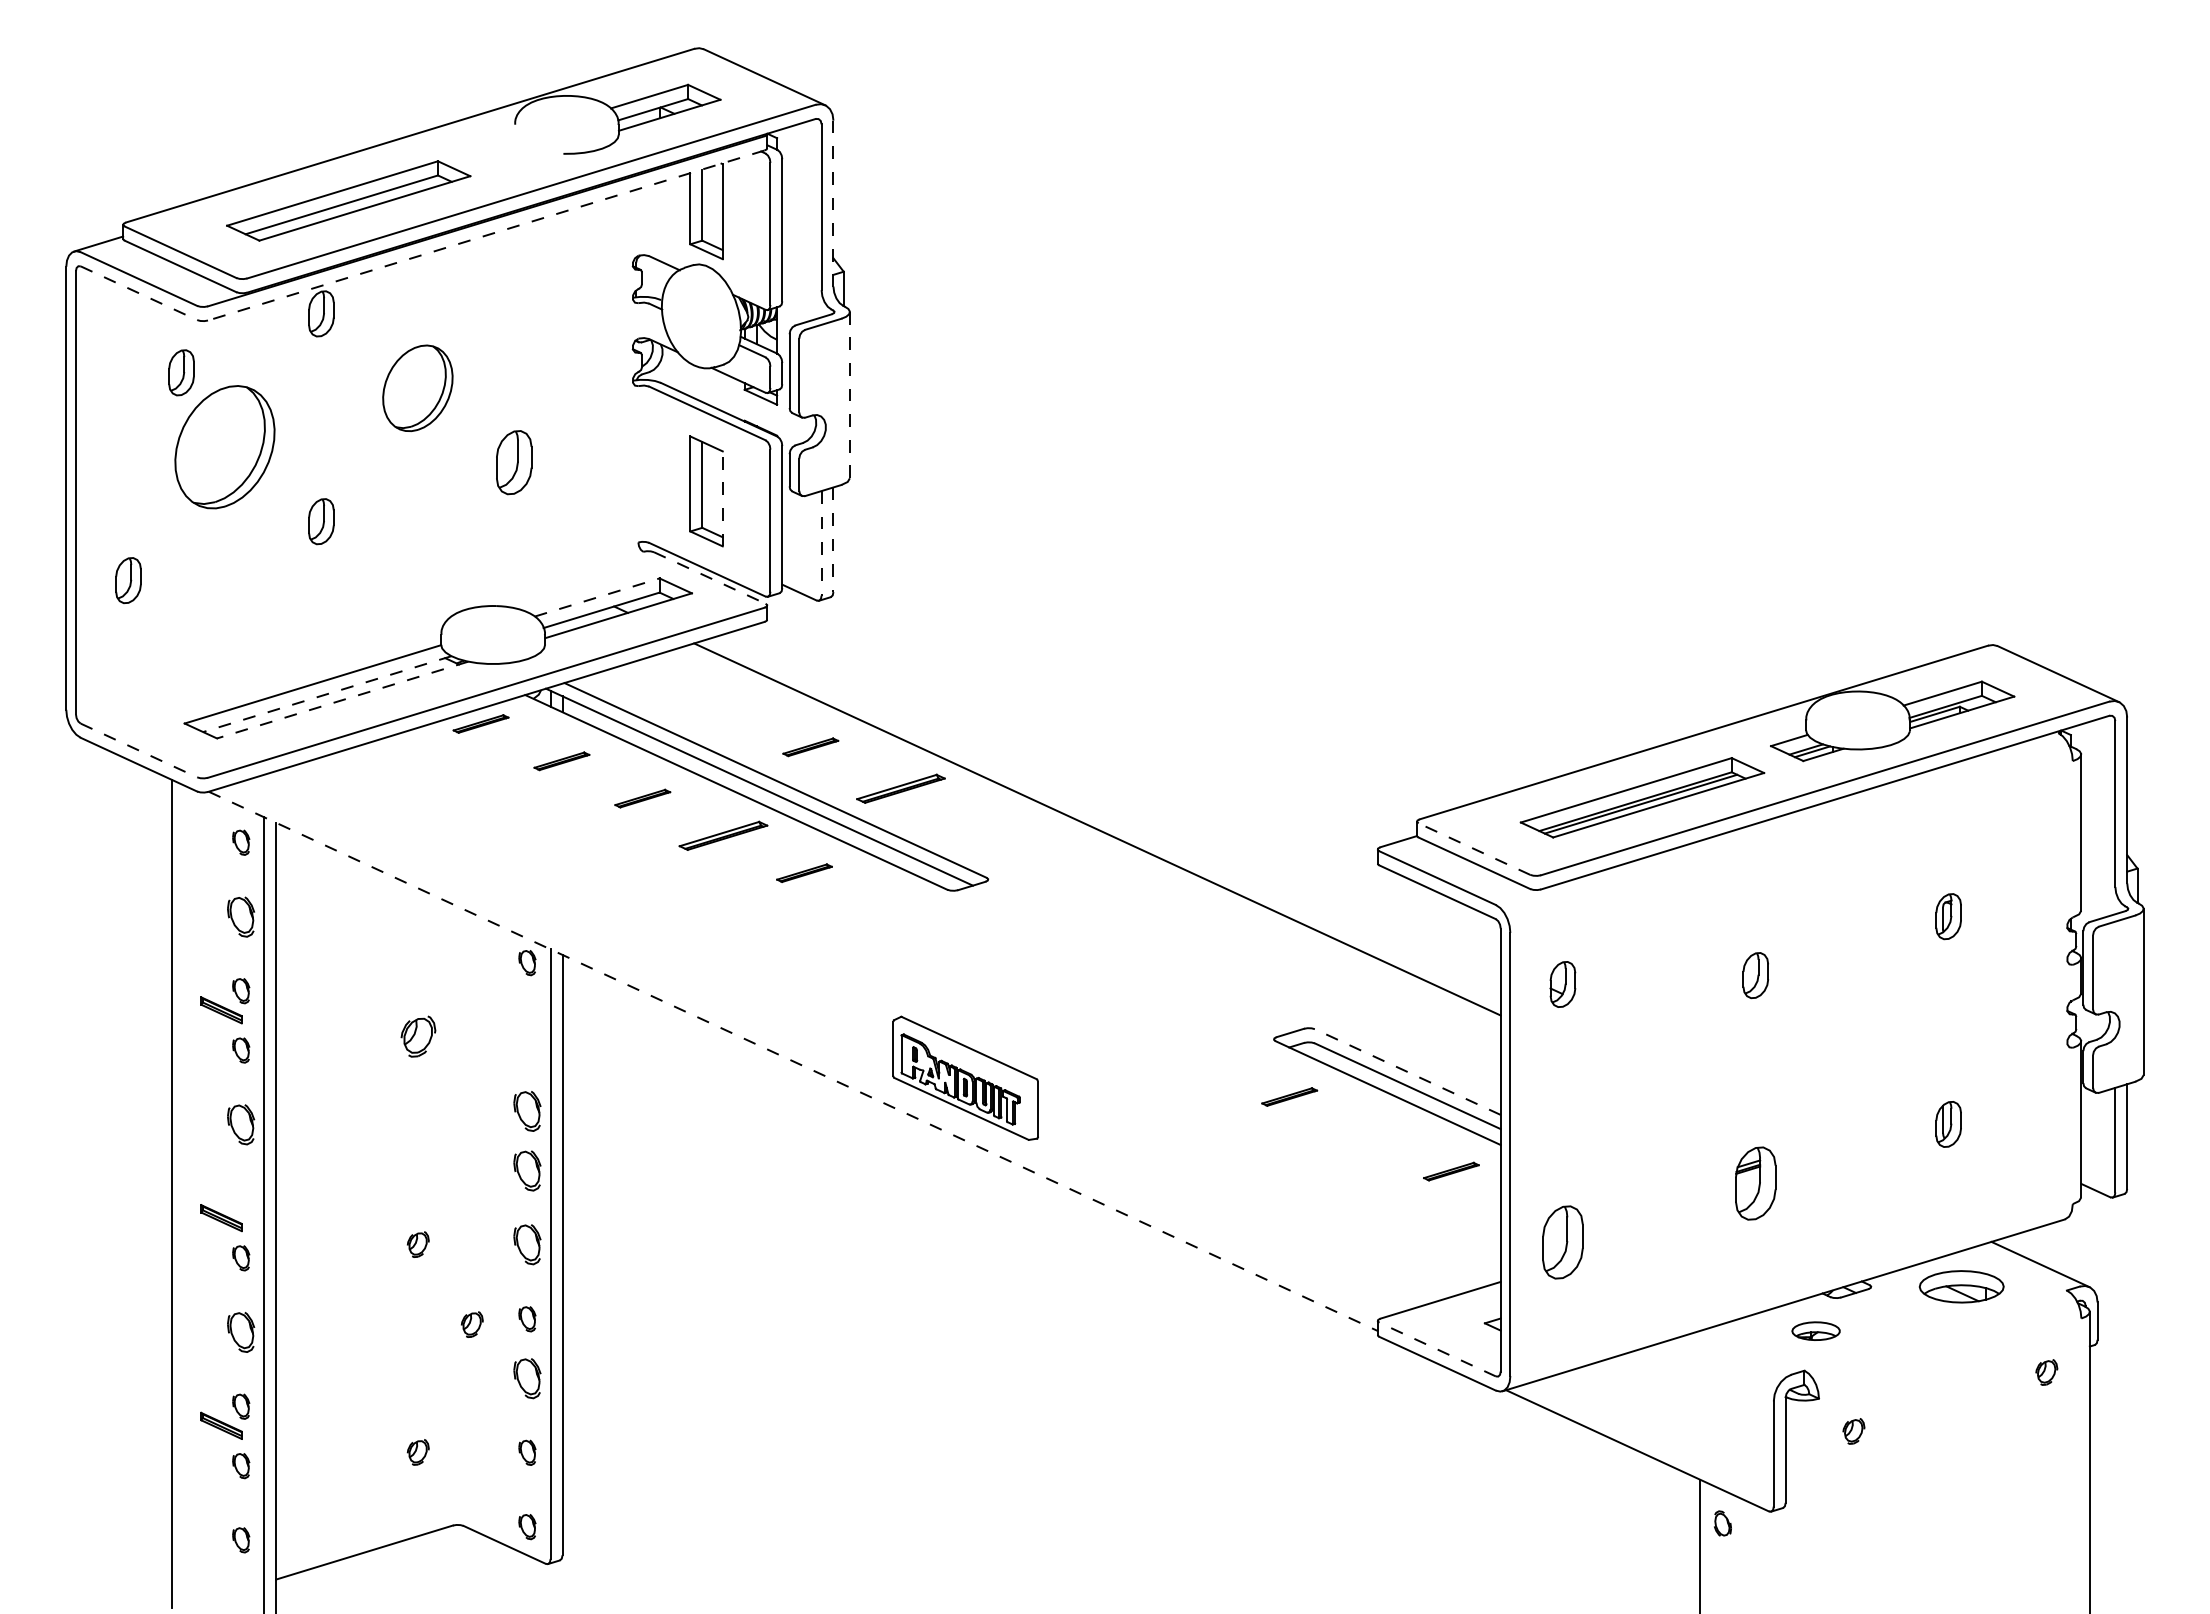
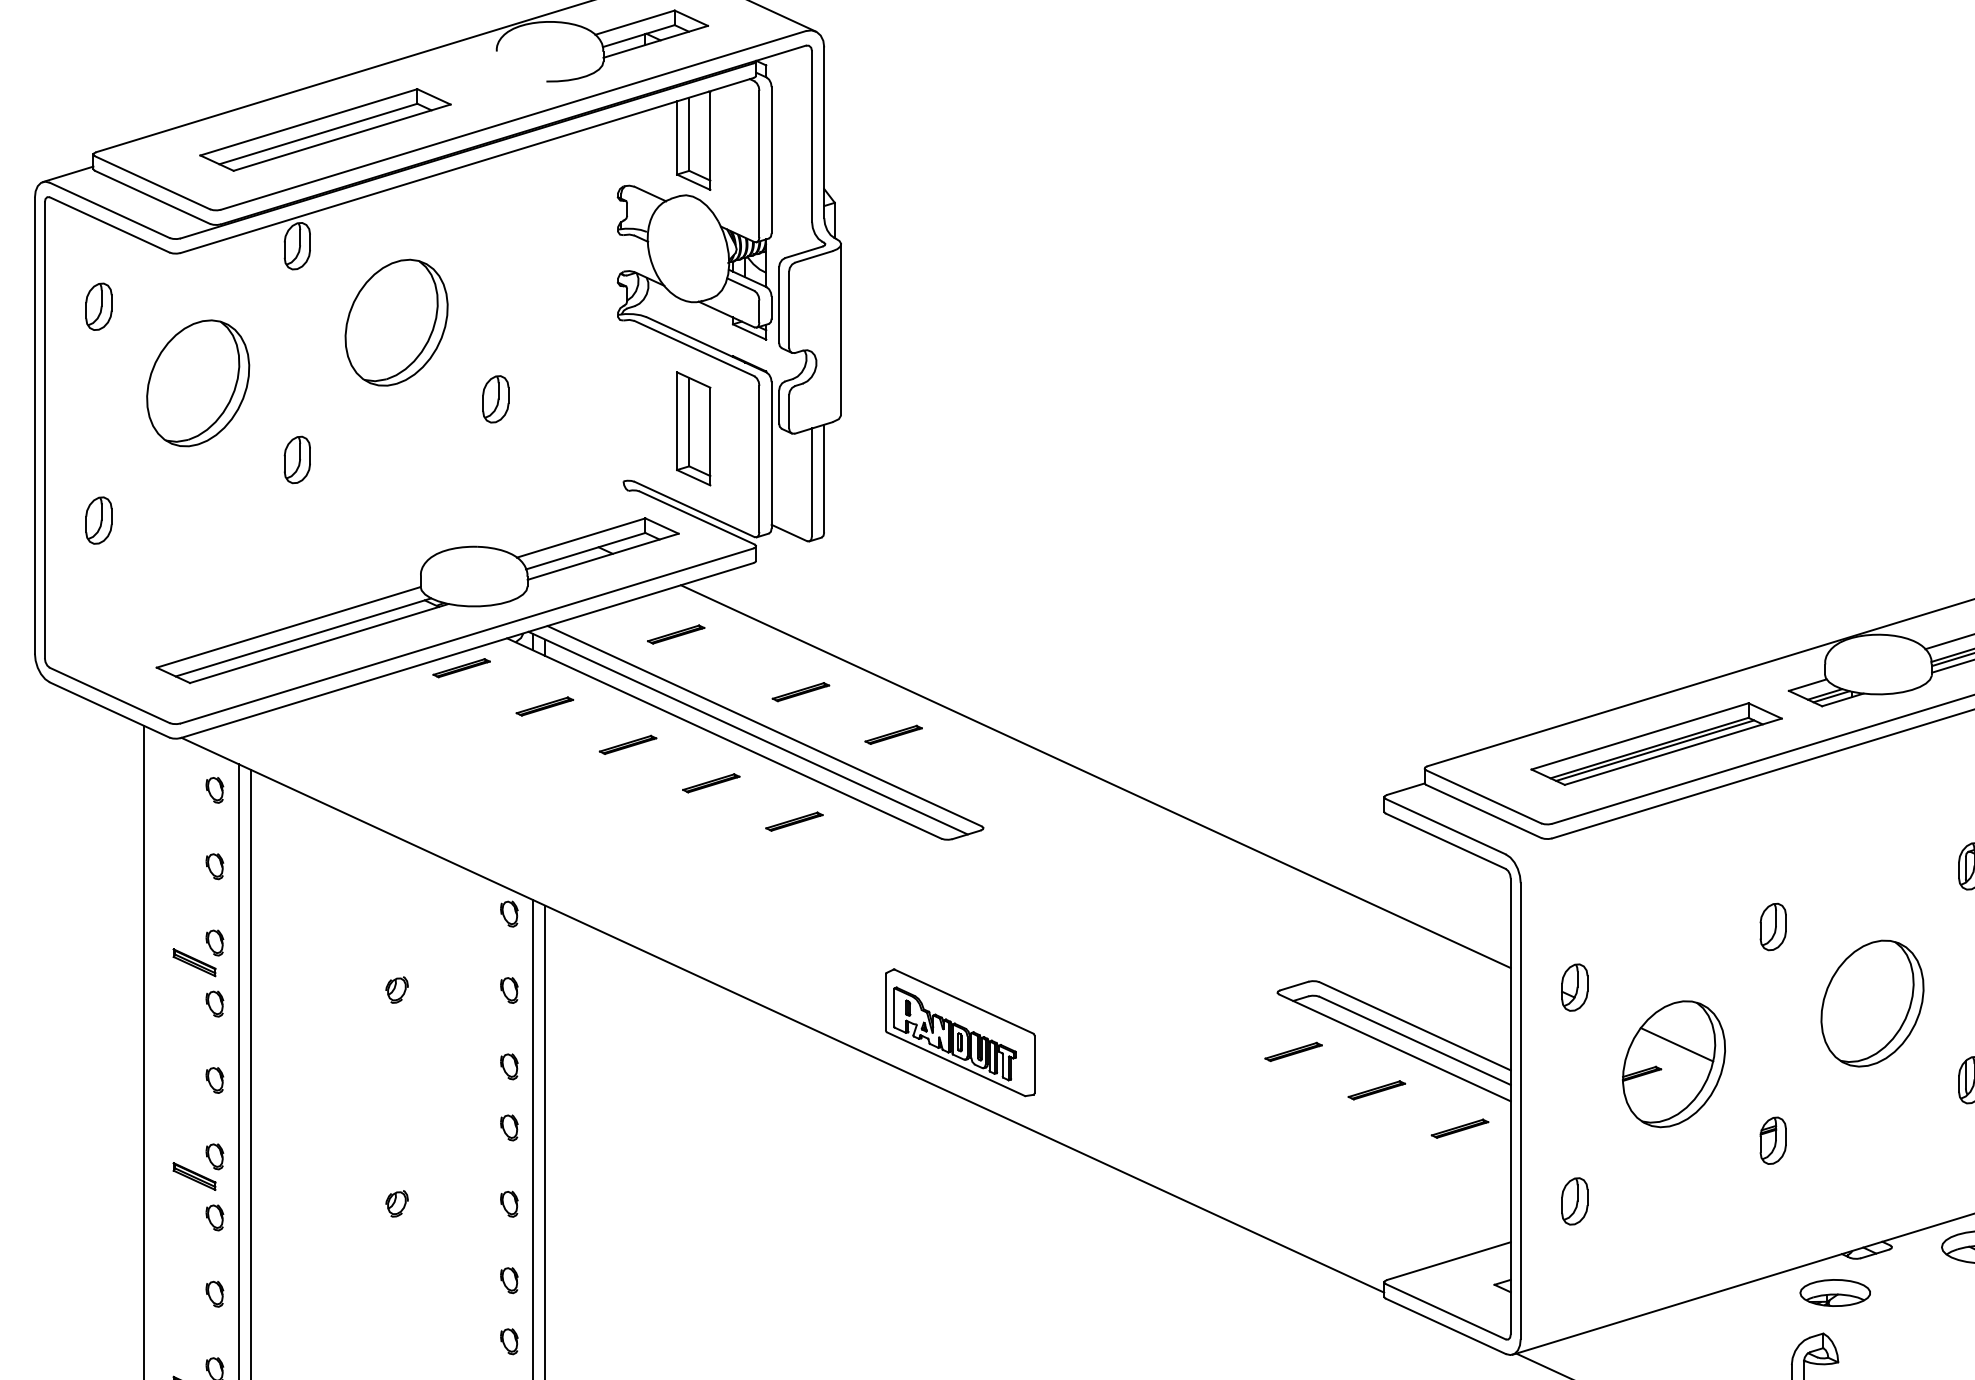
line: (833, 203) -> (824, 132), dashed -> solid
line: (486, 235) -> (467, 165), dashed -> solid
line: (139, 293) -> (110, 225), dashed -> solid
part: (181, 372) -> (98, 306), moved
part: (417, 388) -> (396, 322), size x1.43
line: (849, 394) -> (840, 329), dashed -> solid
part: (514, 462) -> (496, 399), size x0.71
line: (722, 498) -> (710, 436), dashed -> solid
line: (833, 540) -> (824, 479), dashed -> solid
line: (821, 543) -> (811, 482), dashed -> solid
line: (710, 578) -> (697, 518), dashed -> solid
line: (597, 597) -> (581, 538), dashed -> solid
part: (689, 691) -> (676, 634), added
line: (327, 694) -> (303, 637), dashed -> solid
line: (342, 700) -> (319, 643), dashed -> solid
line: (139, 750) -> (110, 695), dashed -> solid
part: (900, 788) -> (893, 734), size x0.62
part: (723, 835) -> (711, 782), size x0.62
line: (1474, 848) -> (1483, 796), dashed -> solid
part: (241, 916) -> (215, 866), size x0.62
part: (1562, 984) -> (1574, 987), moved
part: (417, 1036) -> (396, 989), size x0.62
part: (527, 1037) -> (509, 990), added
part: (1851, 1050) -> (1871, 1004), added
line: (793, 1061) -> (783, 1015), dashed -> solid
line: (1407, 1071) -> (1414, 1025), dashed -> solid
part: (1658, 1108) -> (1673, 1063), added
part: (527, 1111) -> (509, 1066), size x0.62
part: (241, 1124) -> (215, 1080), size x0.62
part: (1370, 1134) -> (1376, 1090), added
part: (527, 1170) -> (509, 1127), size x0.62
part: (1755, 1182) -> (1772, 1139), size x0.62
part: (241, 1198) -> (215, 1156), added
part: (1562, 1241) -> (1574, 1200), size x0.62
part: (527, 1245) -> (509, 1204), size x0.62
part: (472, 1324) -> (452, 1286), removed
part: (1815, 1330) -> (1834, 1292), size x1.43
part: (241, 1332) -> (215, 1294), size x0.62
line: (1437, 1349) -> (1445, 1311), dashed -> solid
part: (527, 1378) -> (509, 1341), size x0.62

